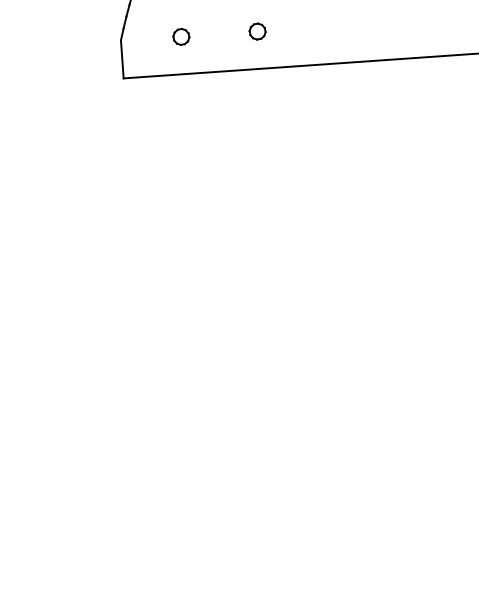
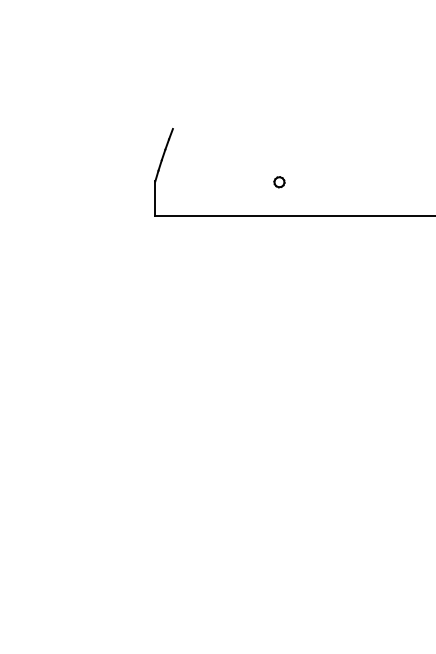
part: (257, 31) -> (279, 182), size x0.7
part: (181, 37) -> (210, 182), removed

